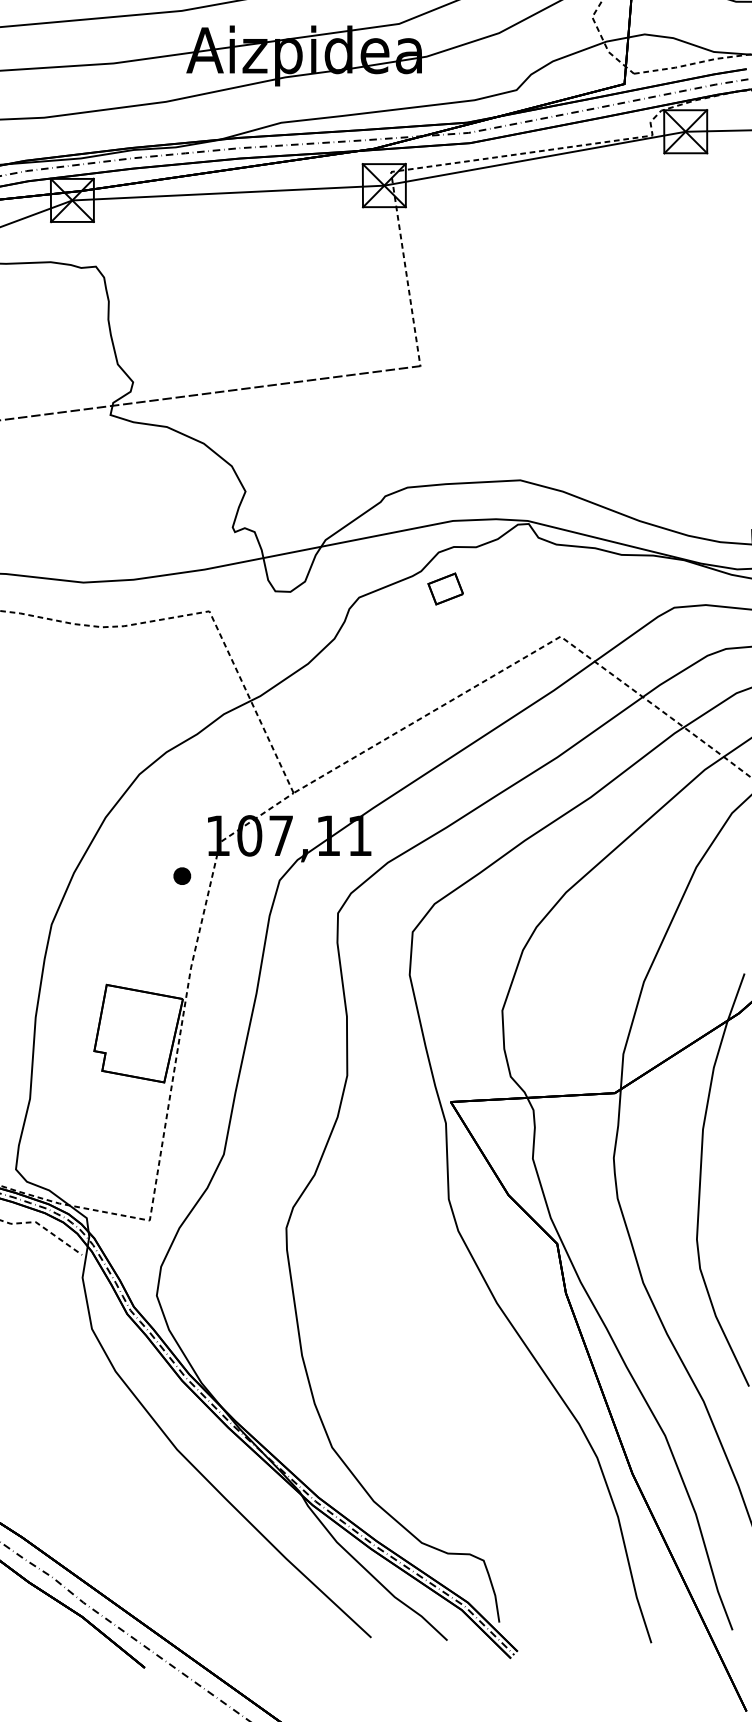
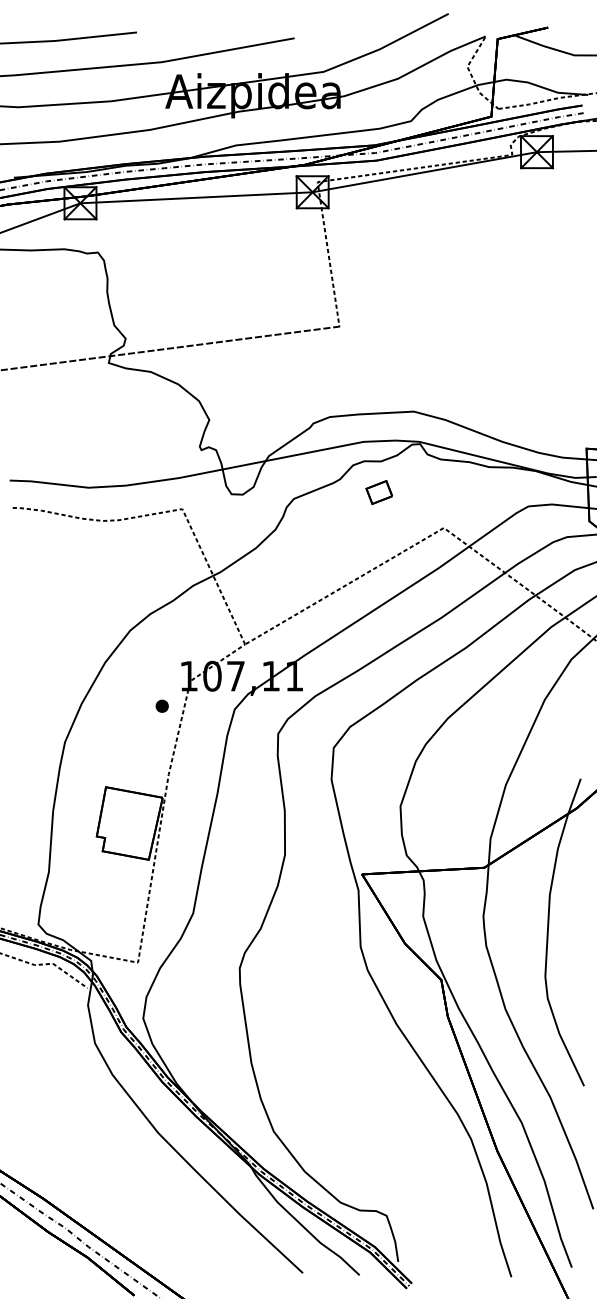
part: (445, 588) -> (379, 492), moved

